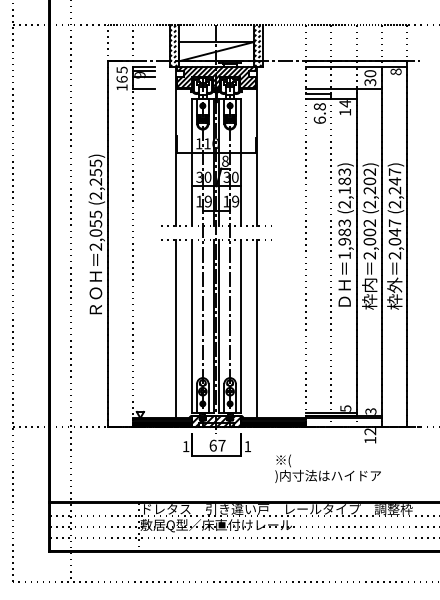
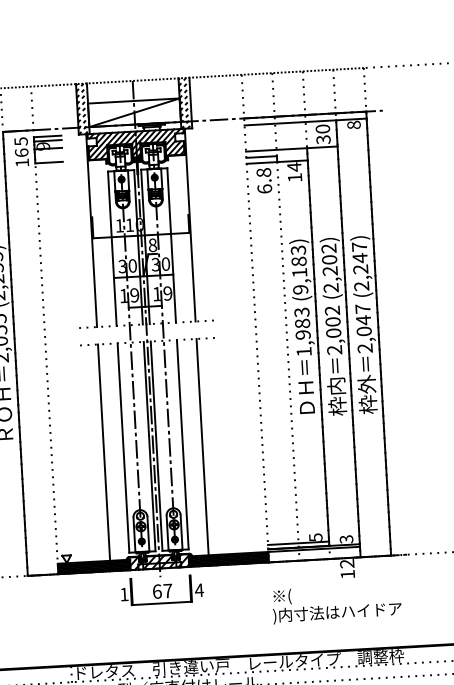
text: (344, 204) -> (300, 289), (2,183) -> (9,183)
text: (247, 446) -> (198, 590), 1 -> 4
text: (327, 468) -> (336, 603), moved

